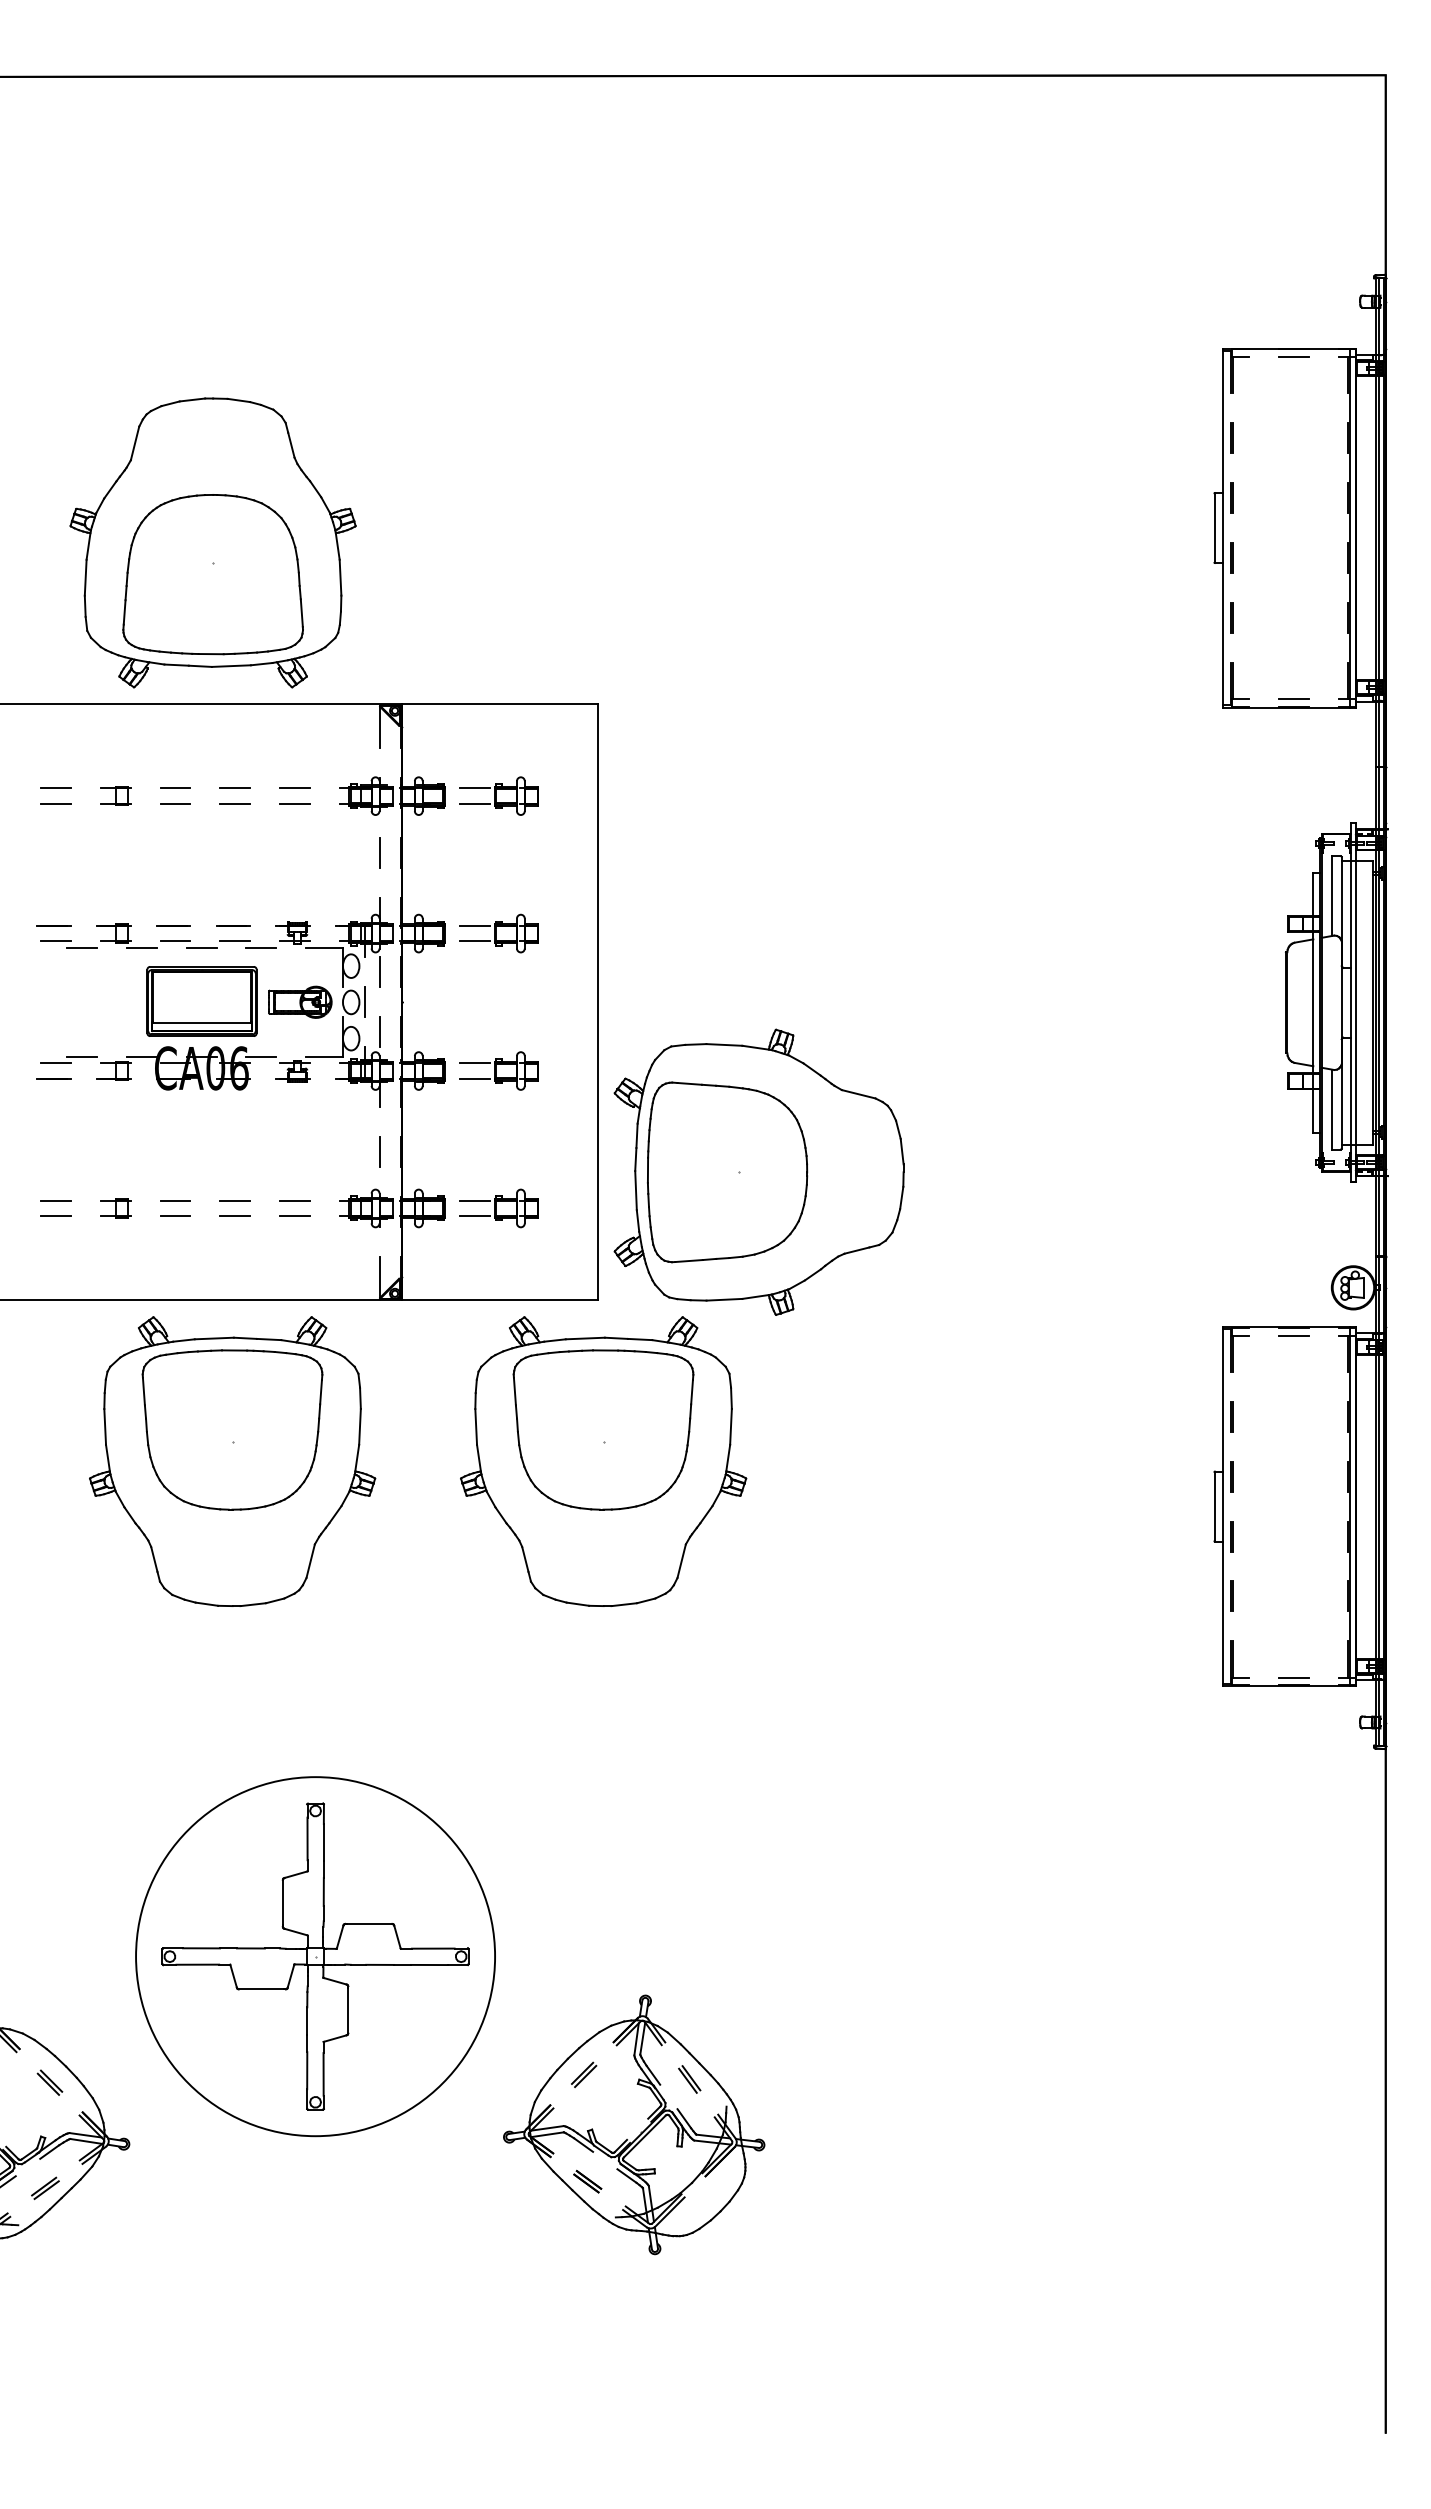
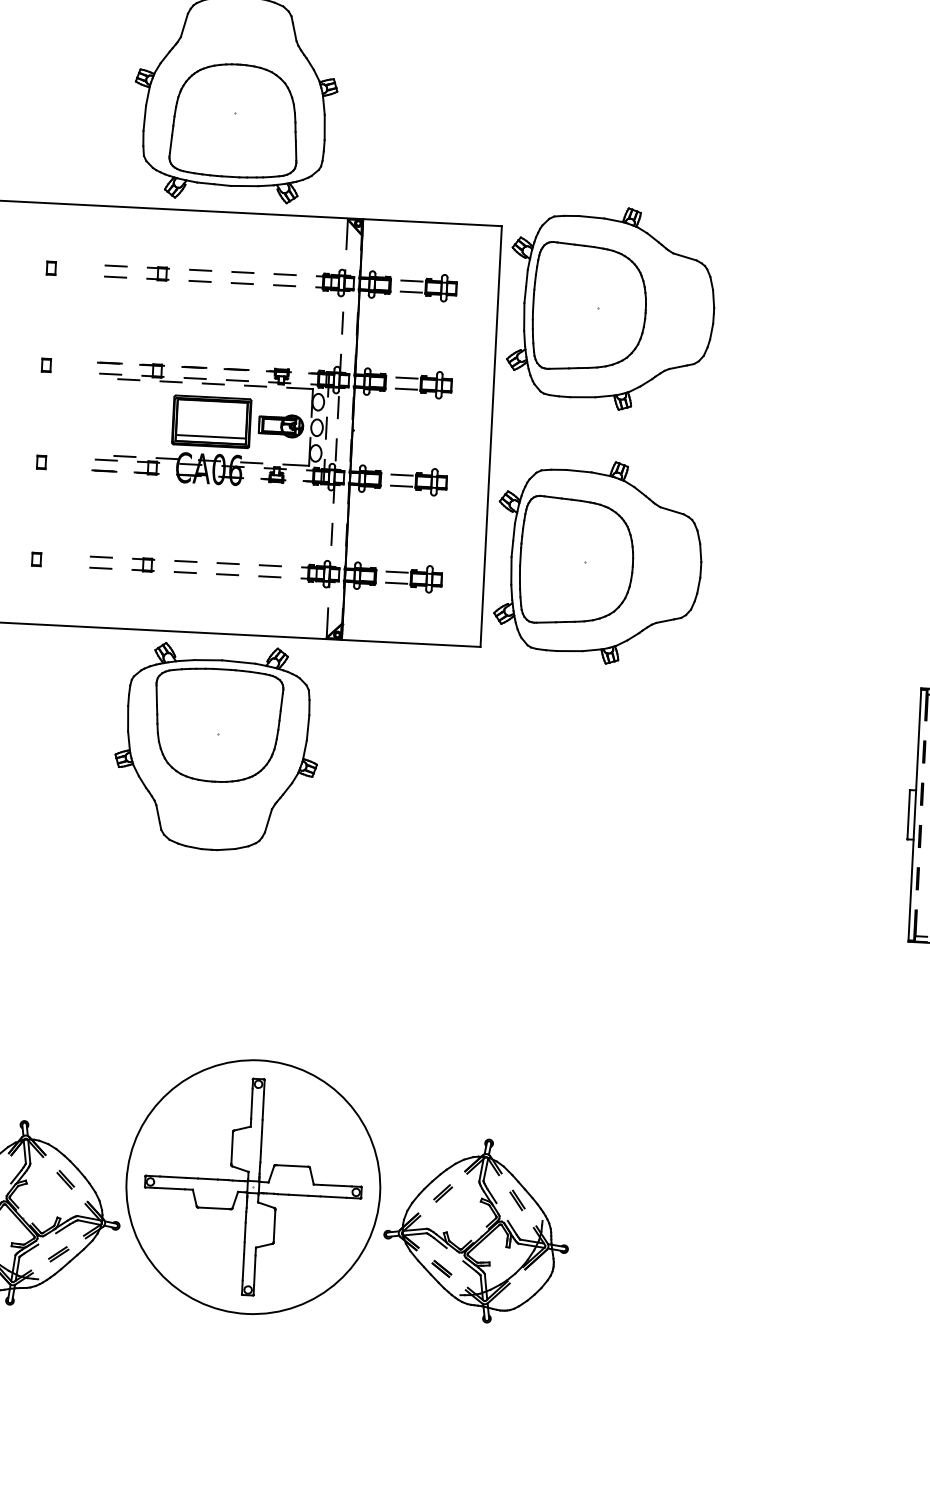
part: (758, 812) -> (611, 308), added
part: (603, 1461) -> (478, 760), removed
part: (315, 1956) -> (253, 1187), moved

